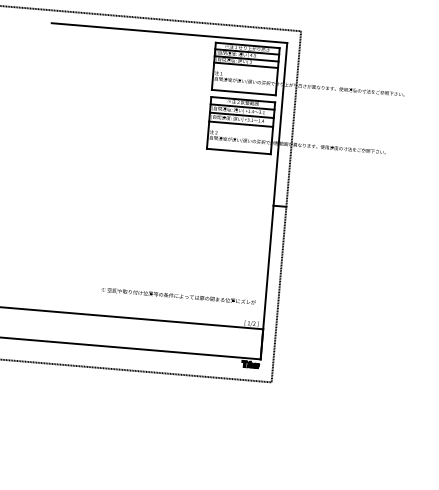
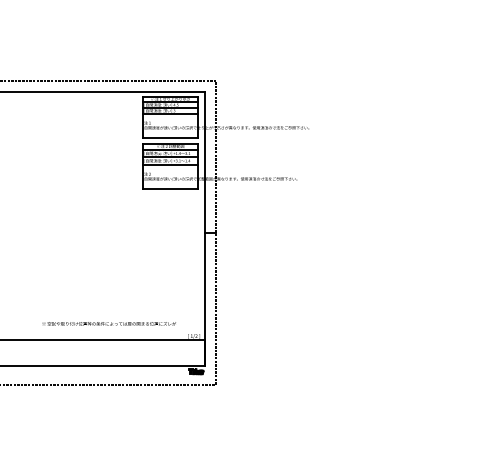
text: (177, 295) -> (108, 323), moved

